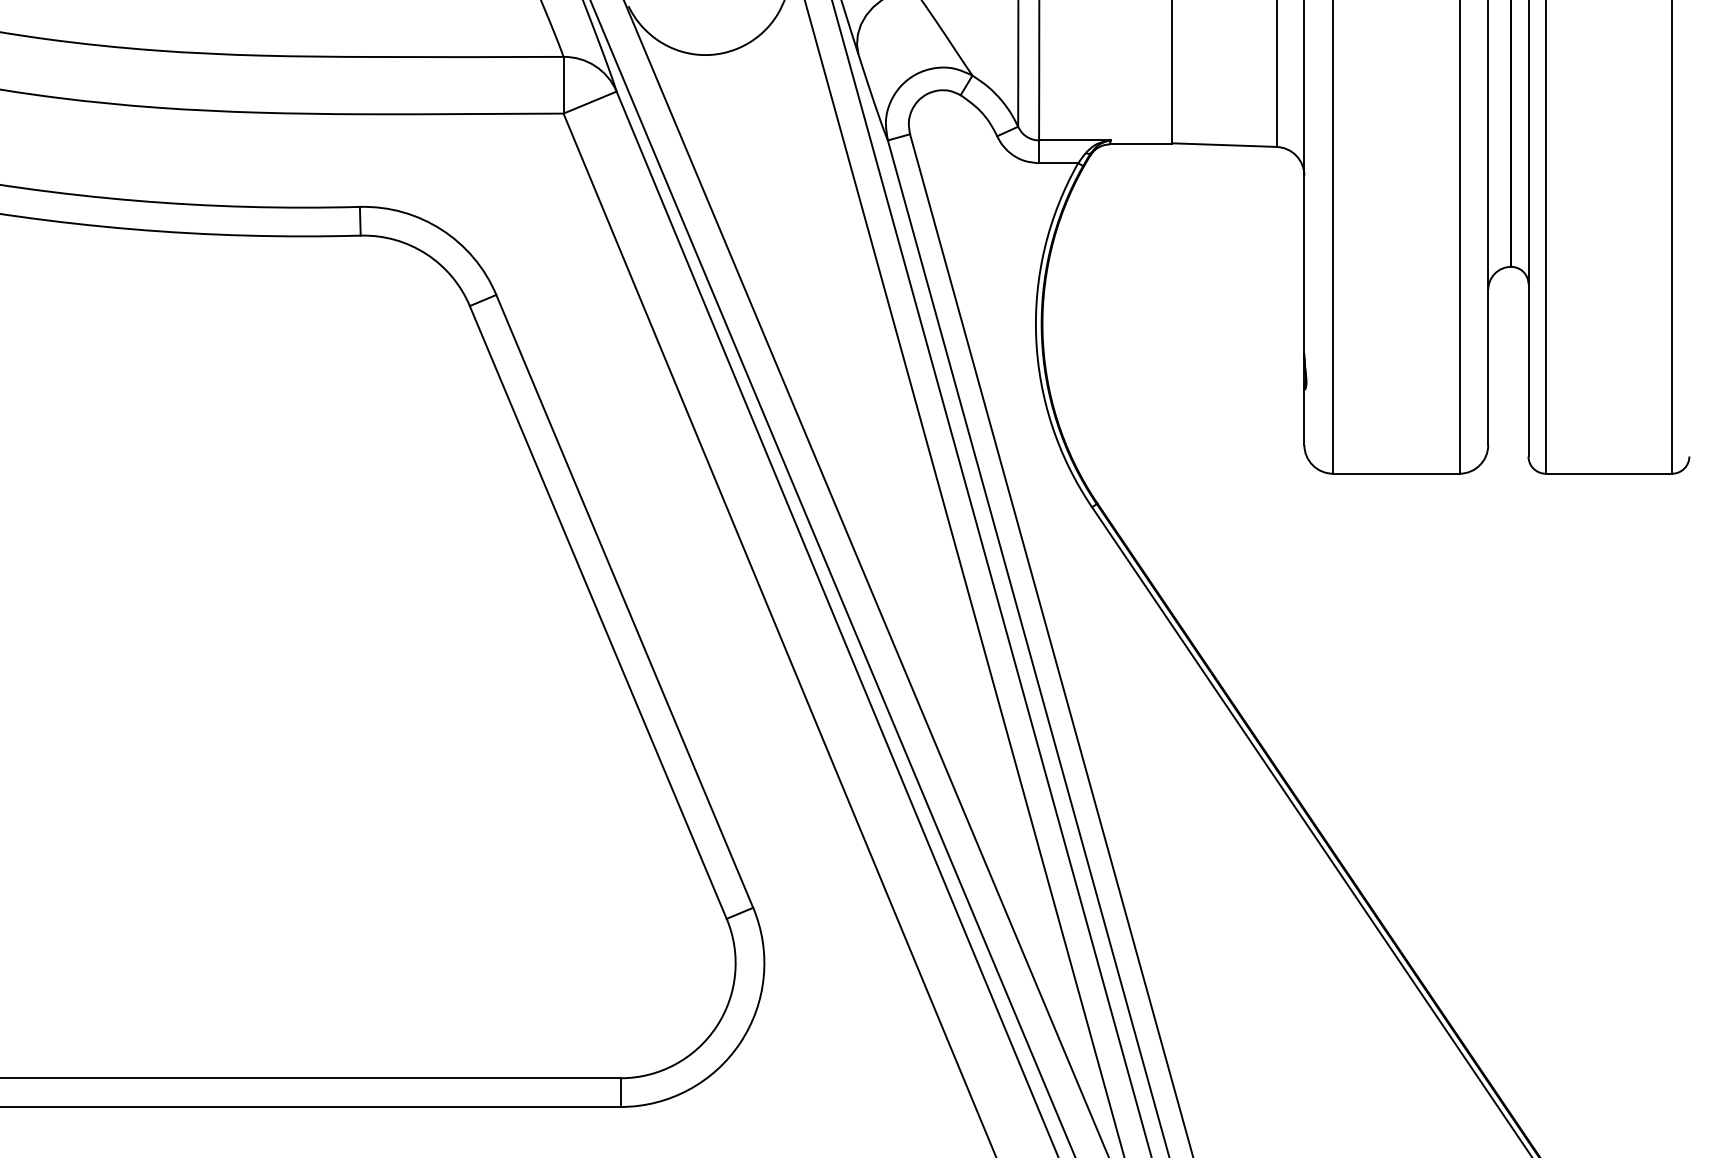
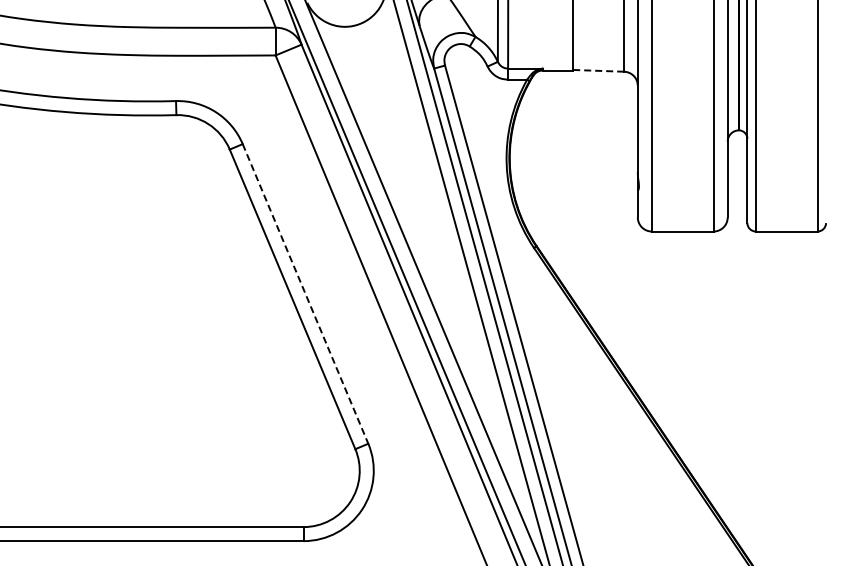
line: (1223, 144) -> (598, 70), solid -> dashed
line: (624, 602) -> (305, 294), solid -> dashed

